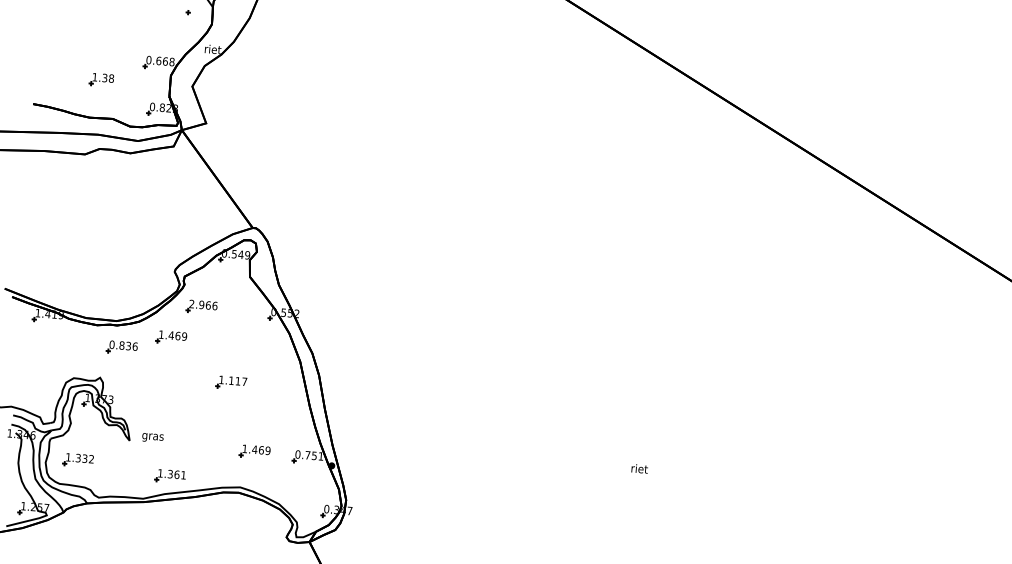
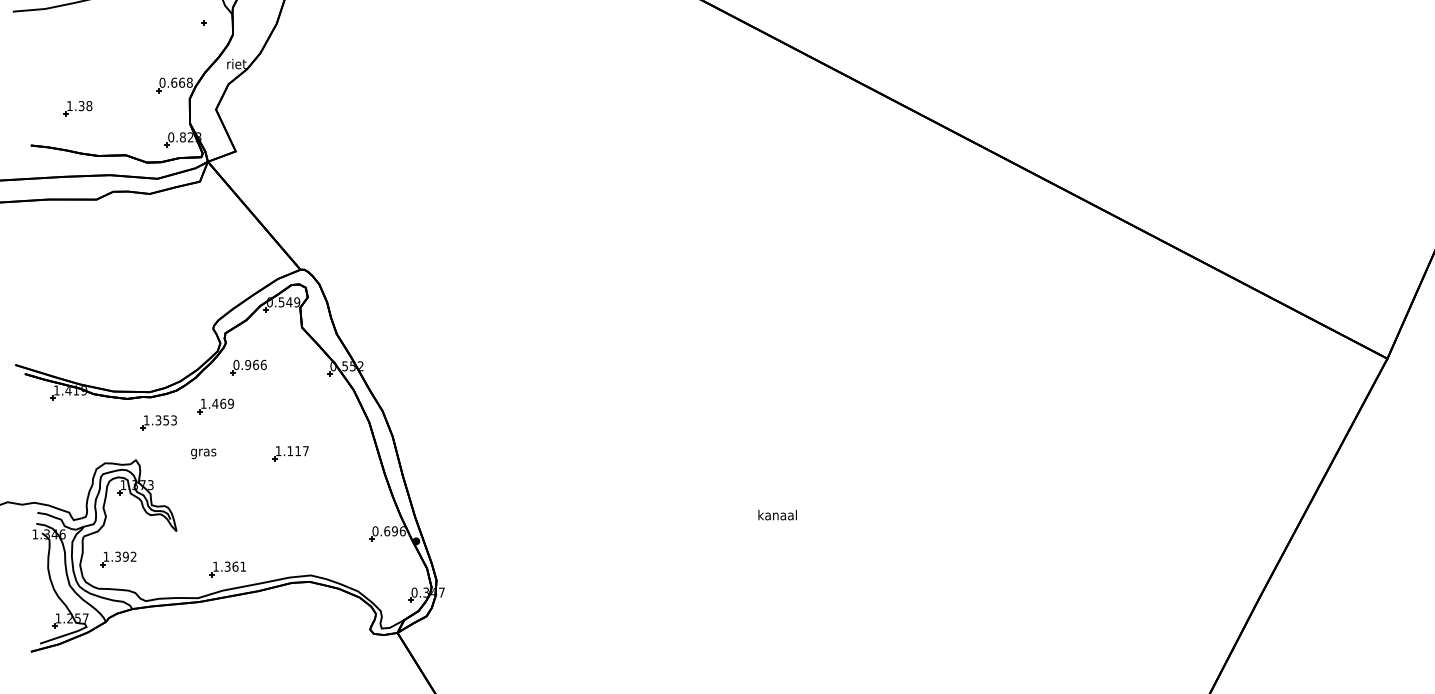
part: (101, 79) -> (77, 108), moved
text: (191, 304) -> (236, 365), 2.966 -> 0.966
text: (123, 345) -> (160, 420), 0.836 -> 1.353
text: (152, 437) -> (203, 453), moved
part: (254, 451) -> (324, 532), removed
text: (314, 456) -> (394, 531), 0.751 -> 0.696
text: (84, 458) -> (125, 556), 1.332 -> 1.392
text: (639, 468) -> (777, 514), riet -> kanaal

